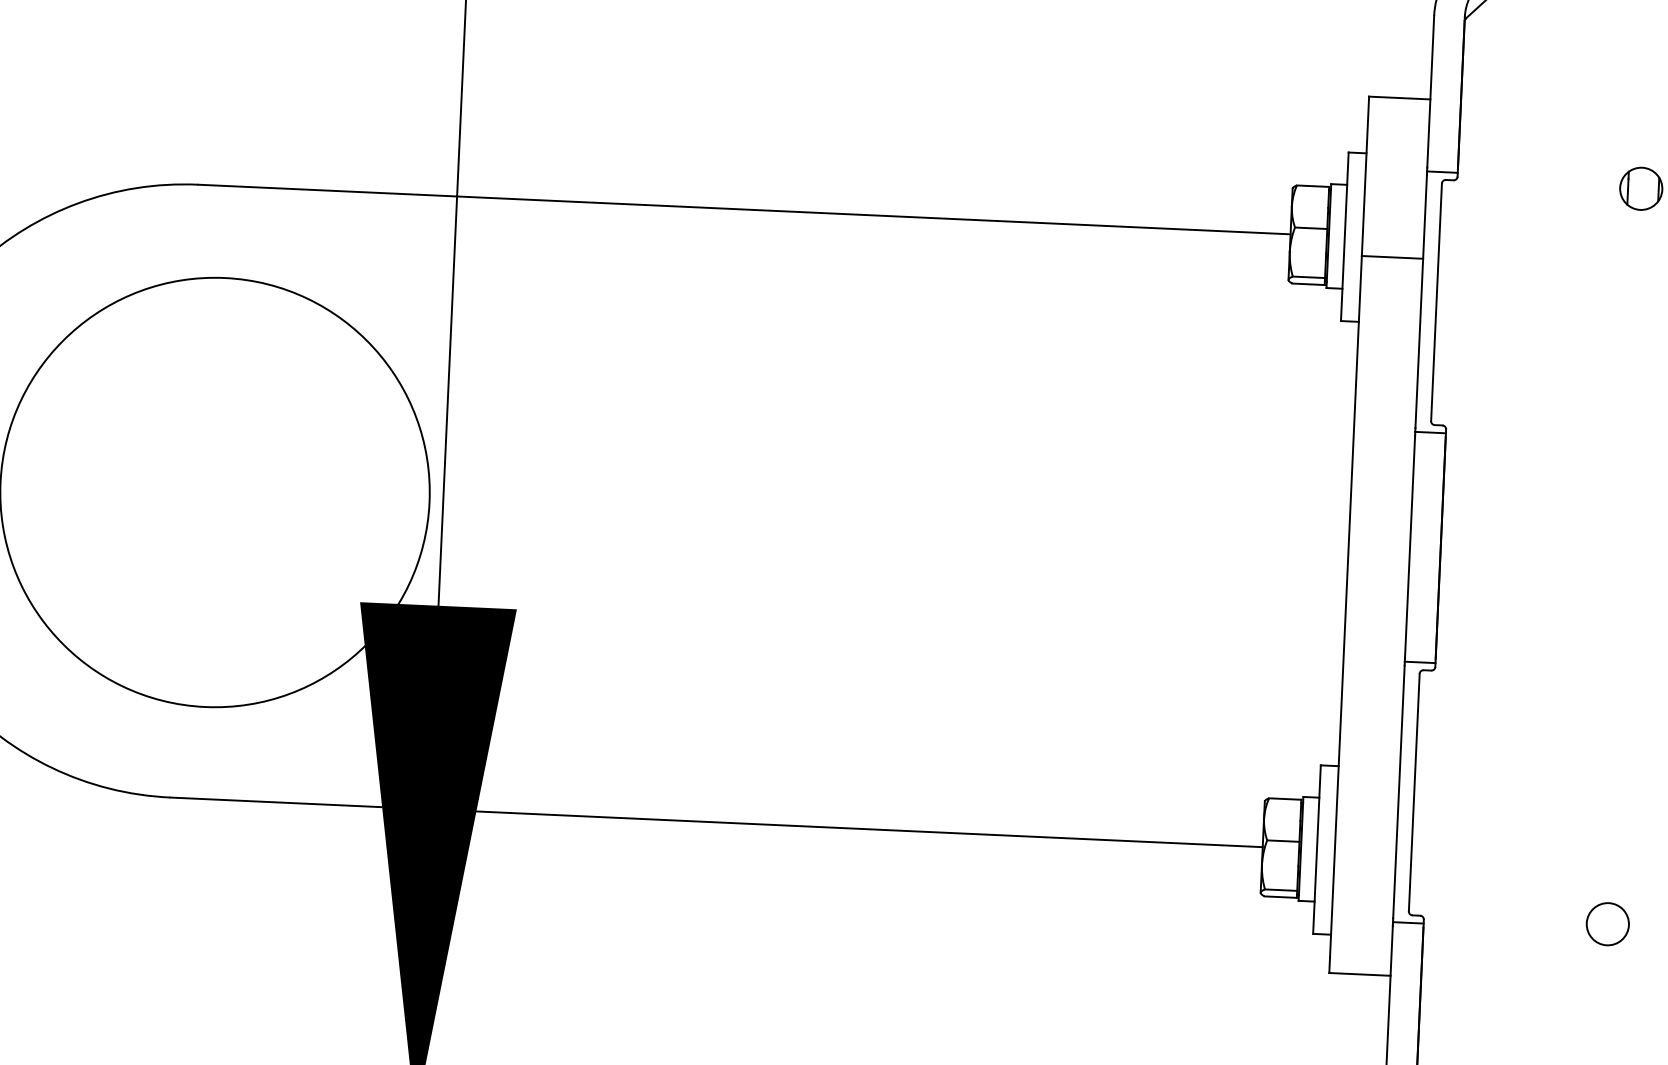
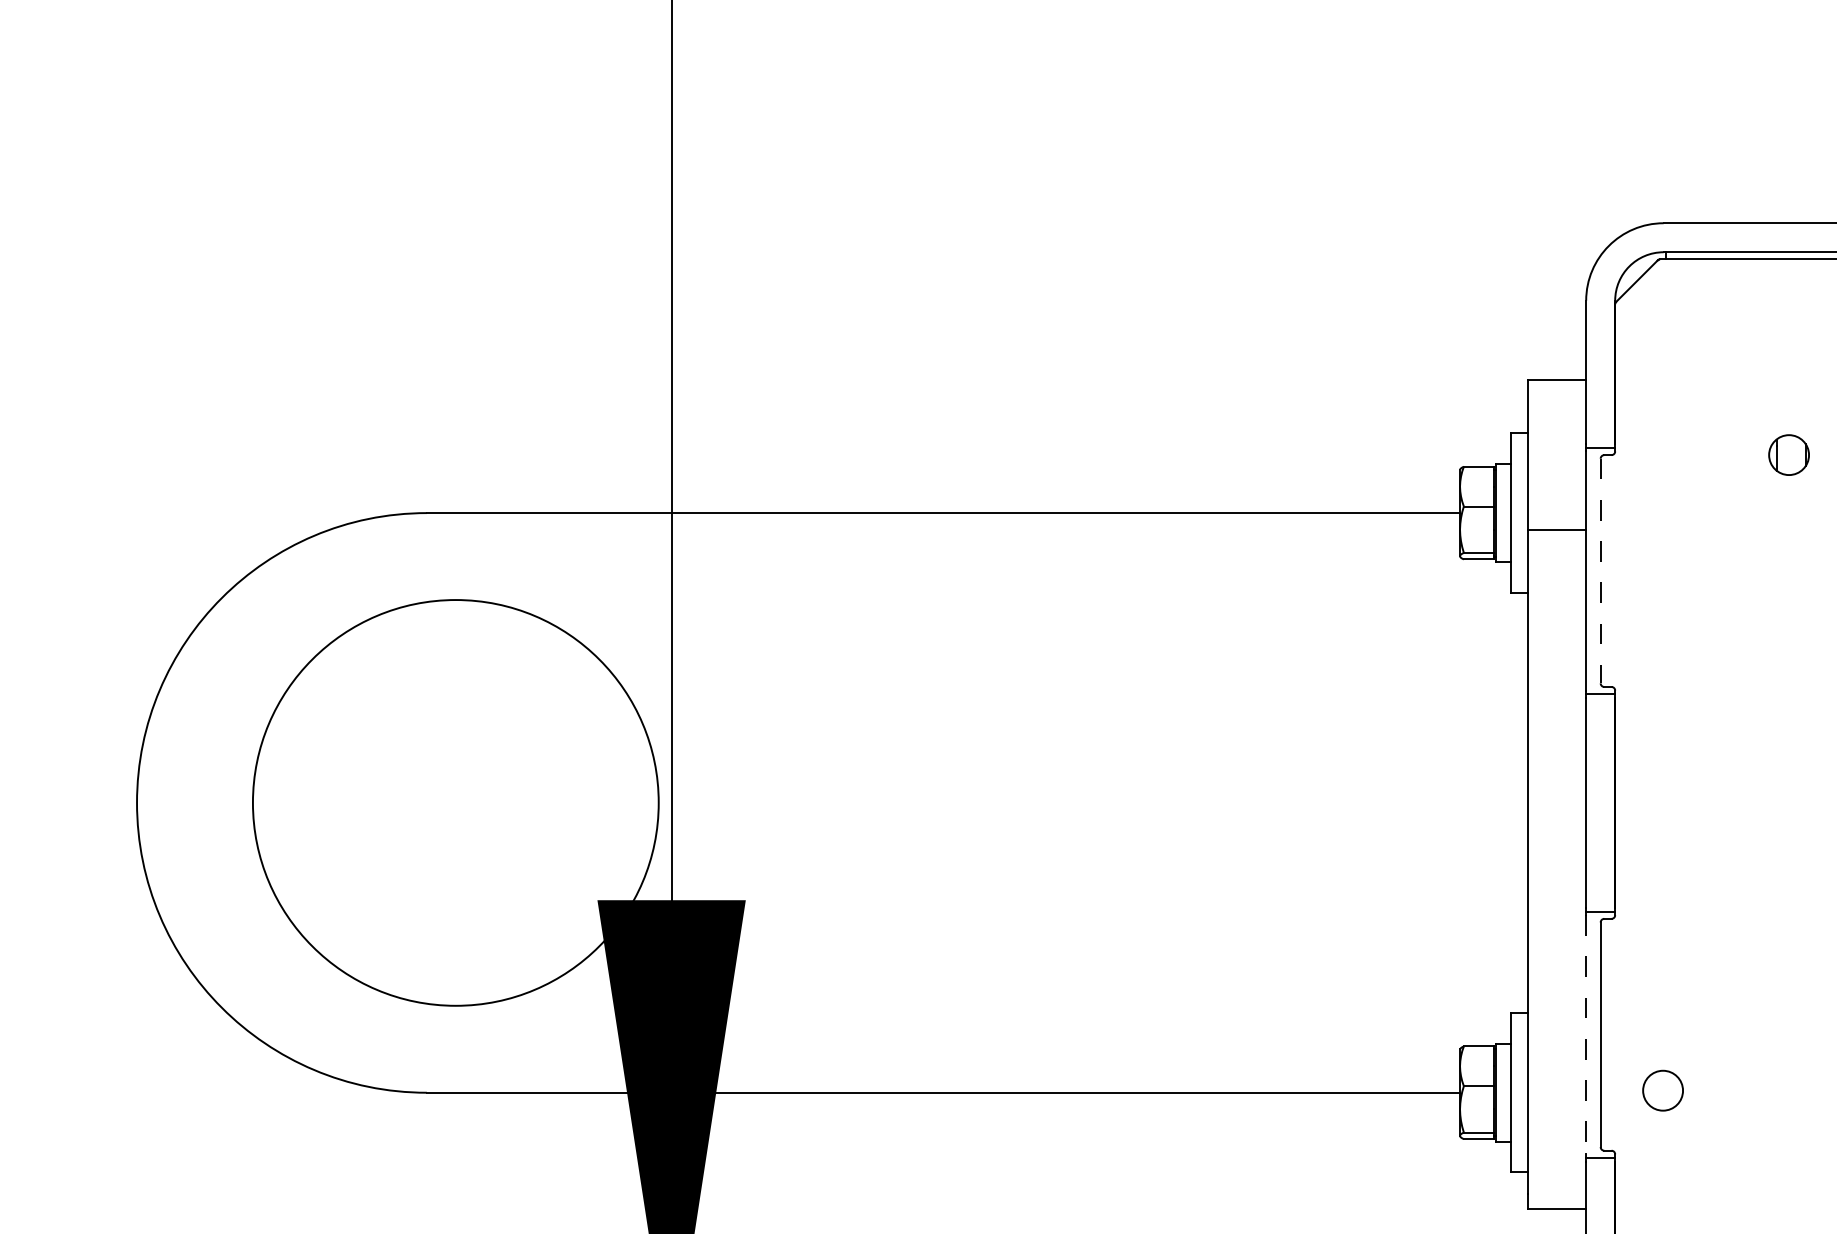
line: (1436, 302) -> (1600, 571), solid -> dashed
line: (1399, 791) -> (1586, 1034), solid -> dashed
circle: (1607, 923) -> (1662, 1090), moved

